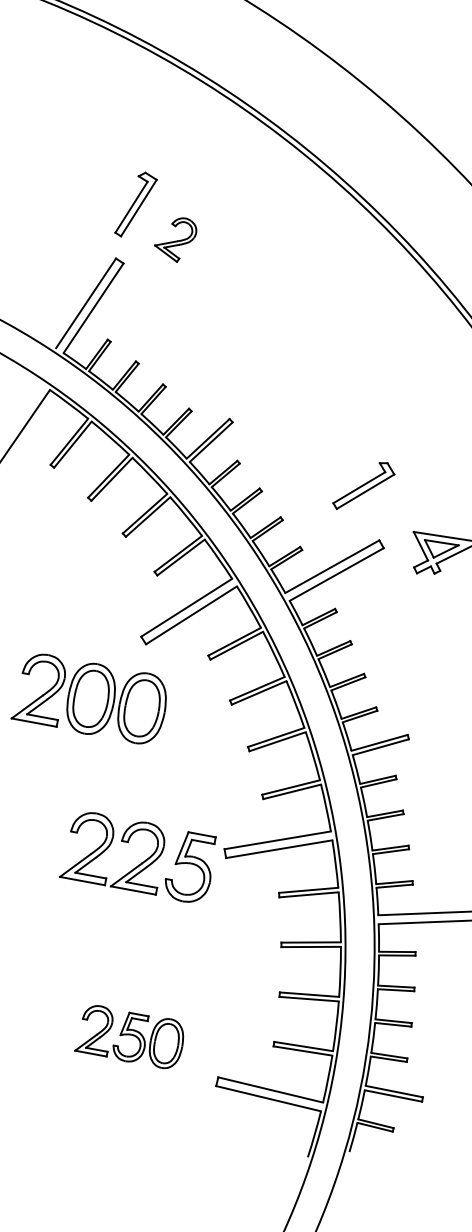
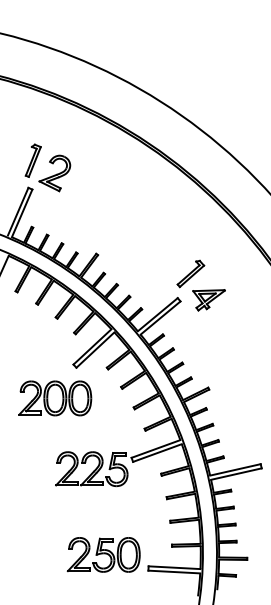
part: (174, 239) -> (54, 173), size x1.67
part: (363, 485) -> (190, 273), moved
part: (130, 1036) -> (103, 554), size x1.43

